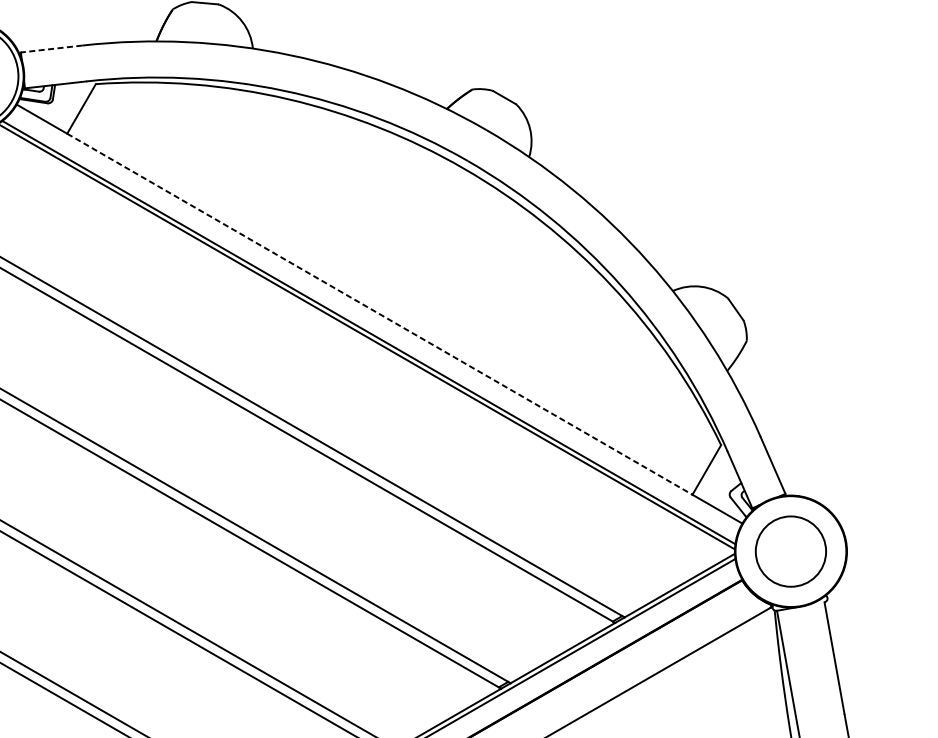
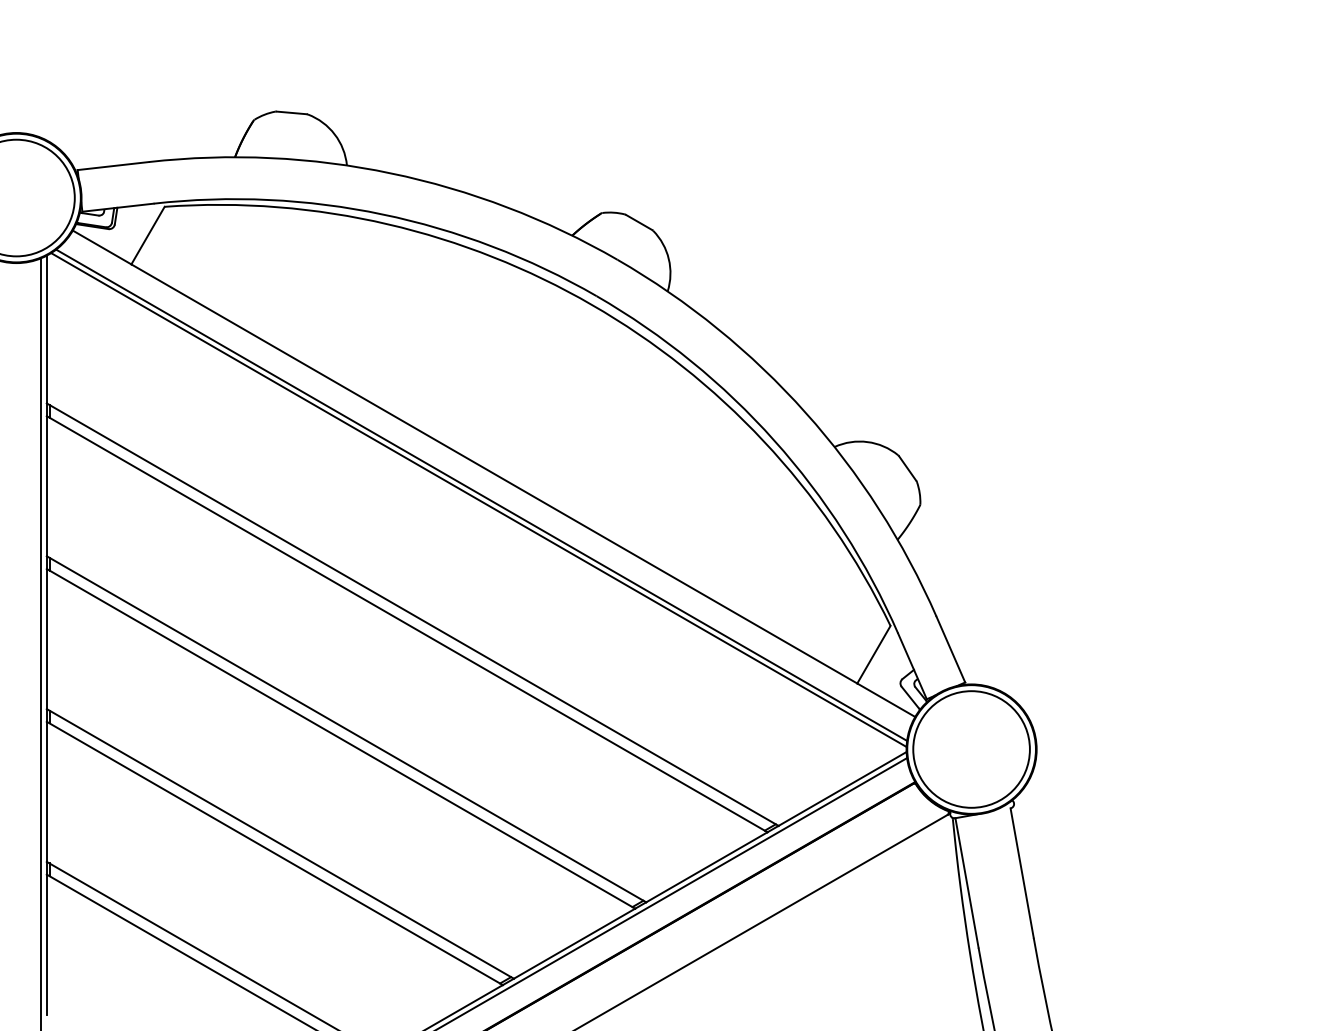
line: (51, 49) -> (113, 166), dashed -> solid
line: (379, 314) -> (494, 474), dashed -> solid
circle: (790, 551) -> (971, 749), size x1.43

